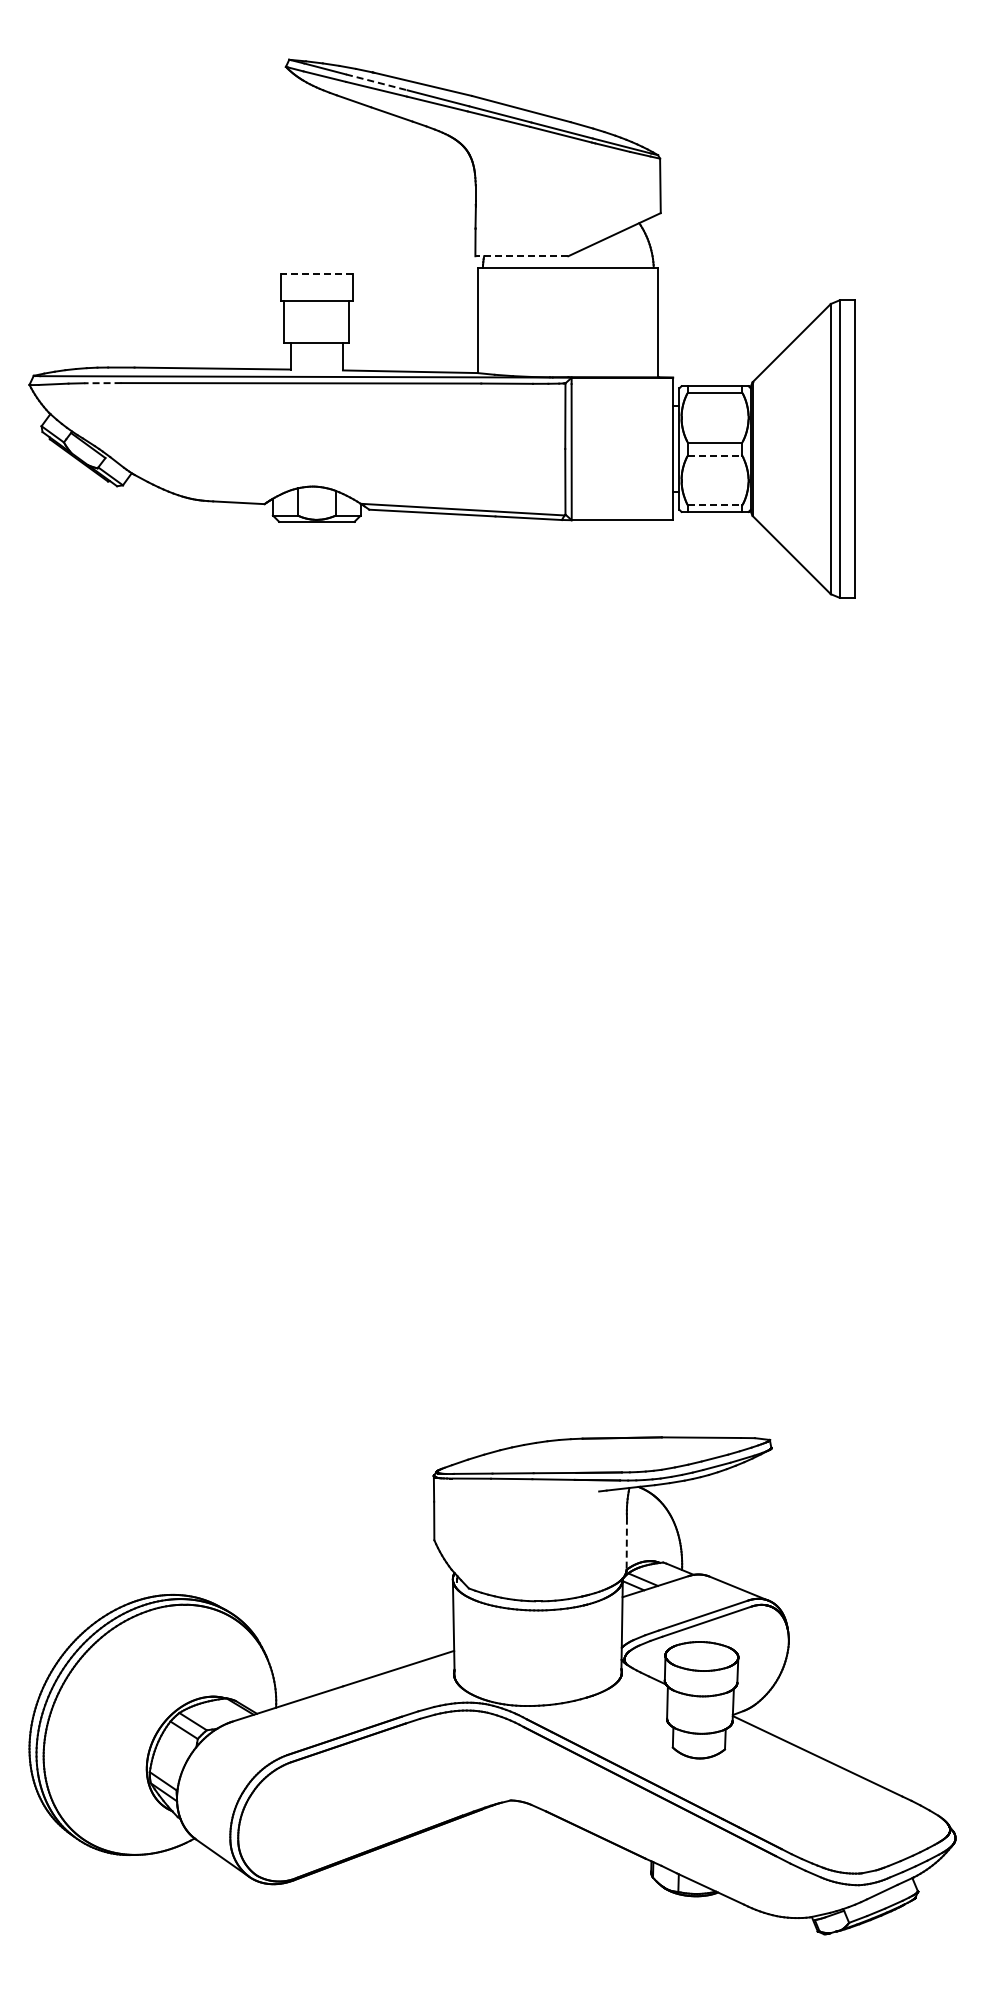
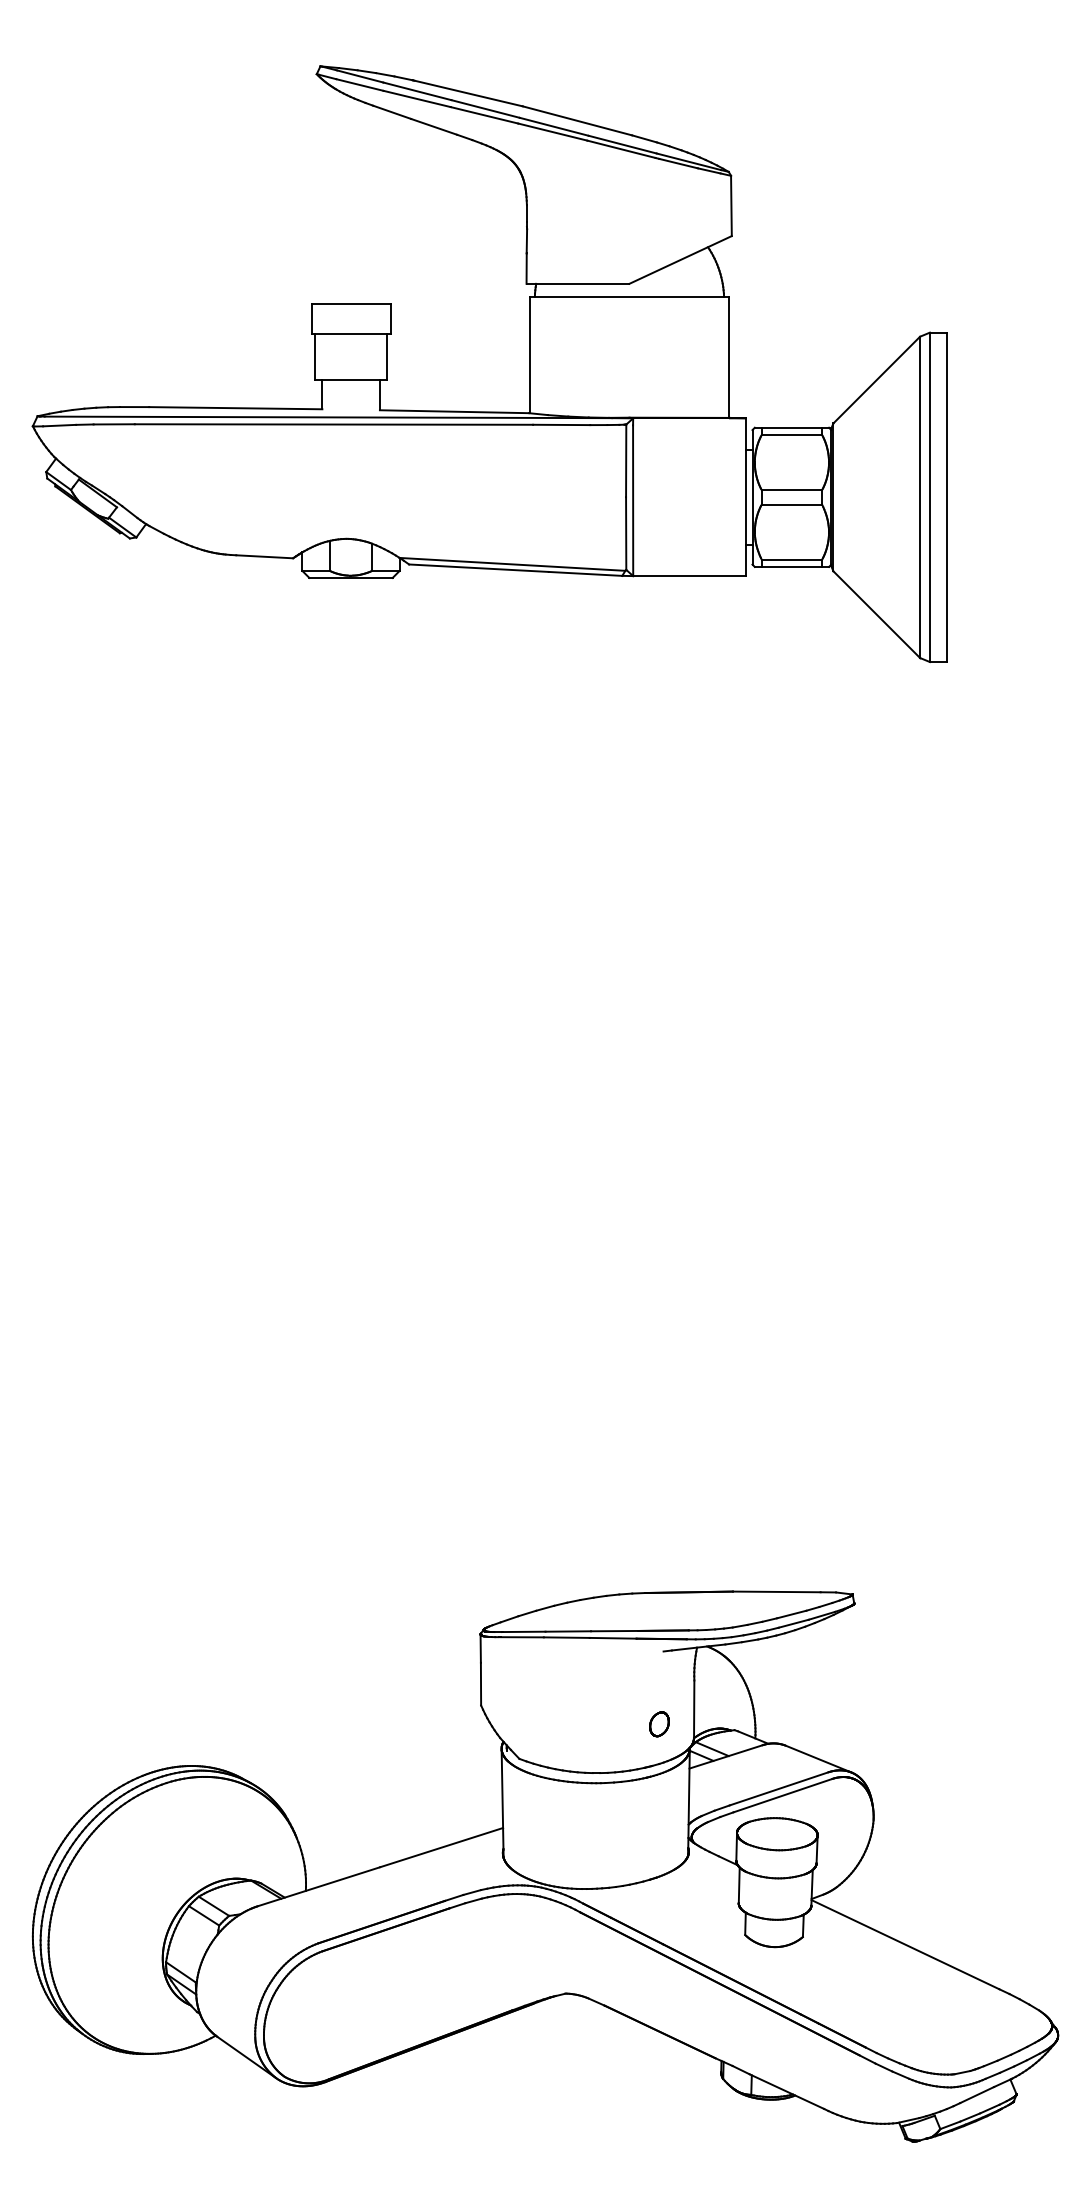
line: (376, 82) -> (417, 91), dashed -> solid
line: (521, 256) -> (577, 284), dashed -> solid
line: (316, 274) -> (350, 304), dashed -> solid
line: (102, 383) -> (113, 424), dashed -> solid
line: (715, 455) -> (792, 504), dashed -> solid
line: (715, 505) -> (792, 559), dashed -> solid
line: (626, 1544) -> (693, 1710), dashed -> solid
part: (595, 1556) -> (659, 1723), added

